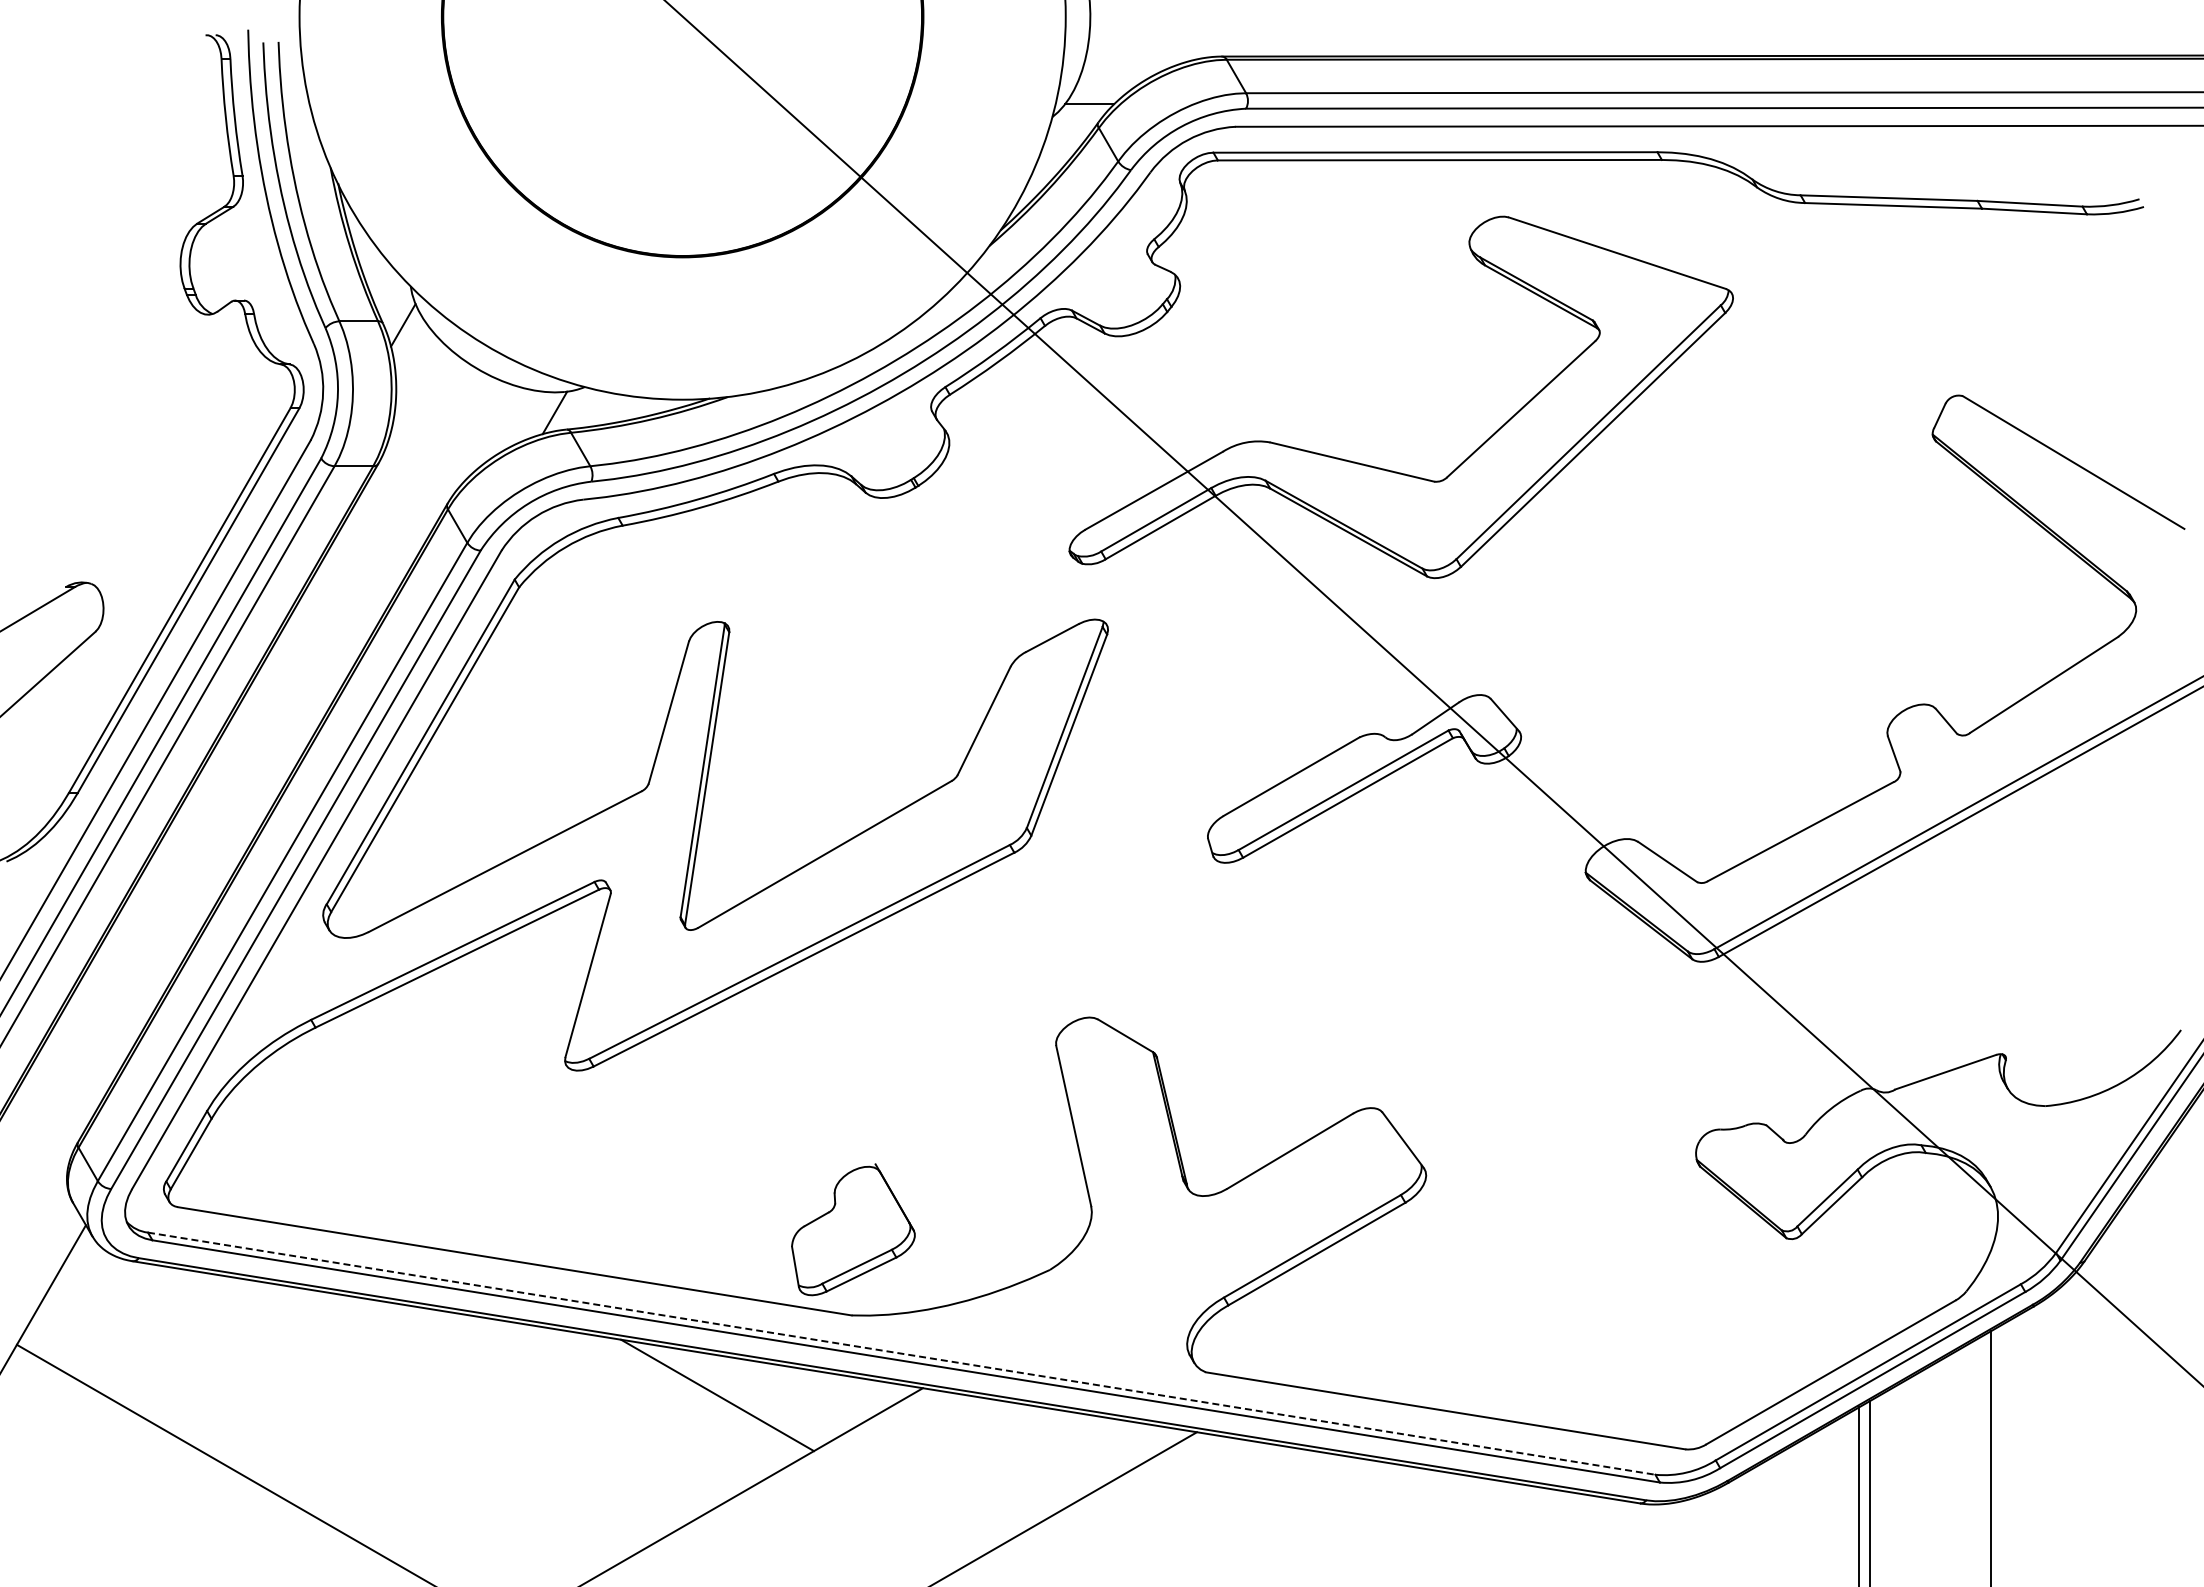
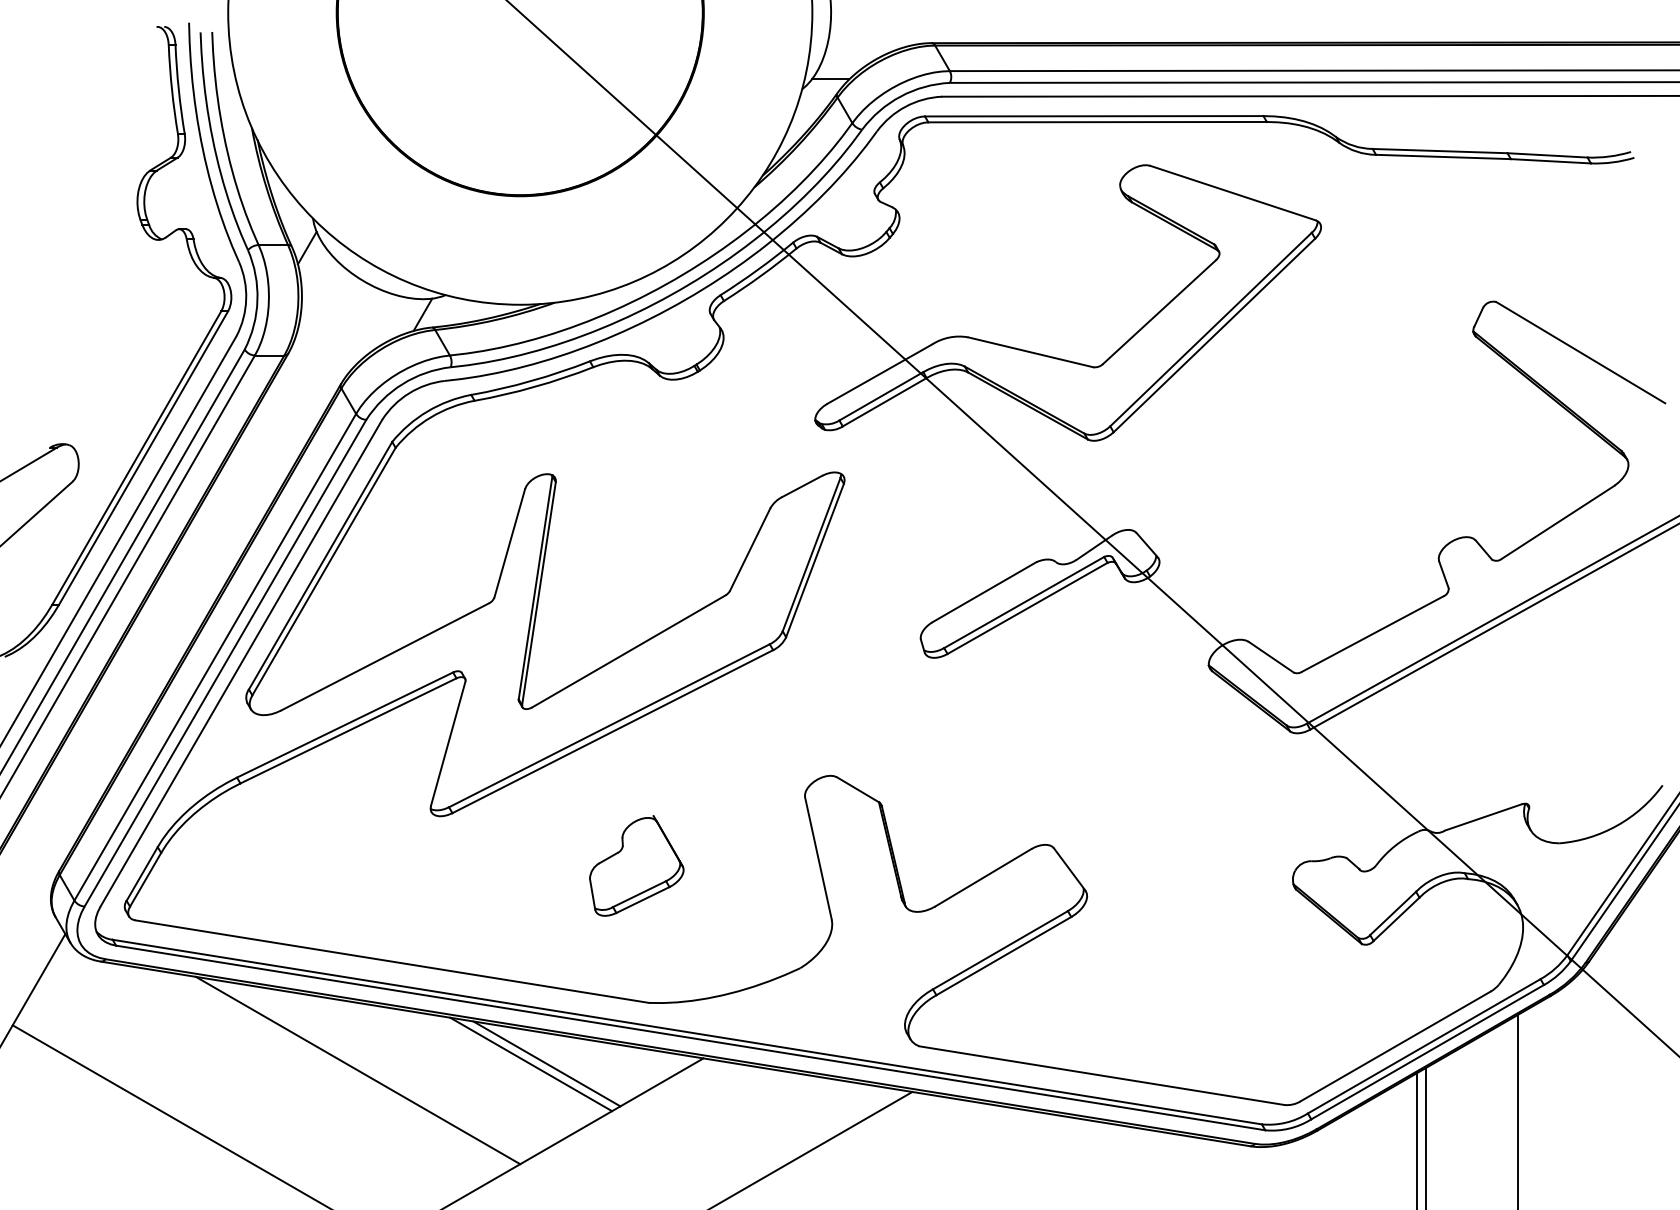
part: (853, 1229) -> (636, 865), moved
line: (902, 1353) -> (687, 1031), dashed -> solid
line: (696, 1395) -> (530, 1063), added
line: (469, 1403) -> (357, 1070), added

